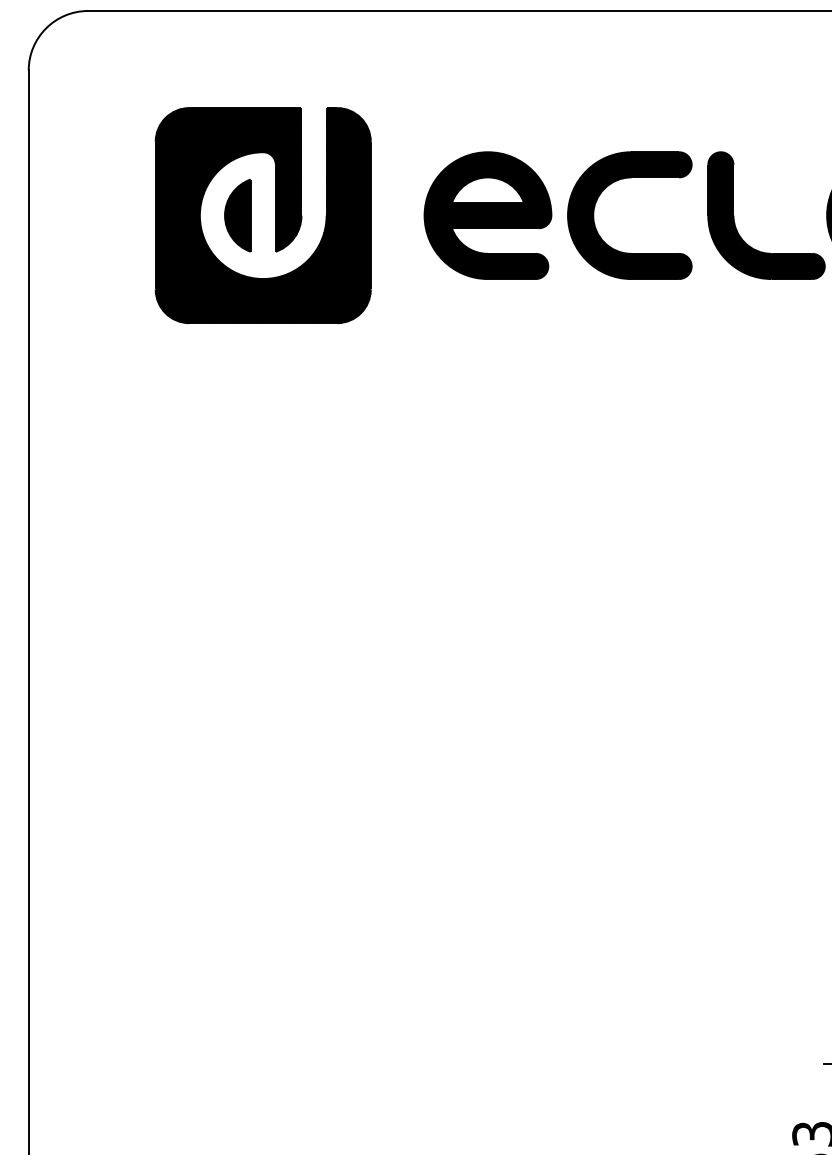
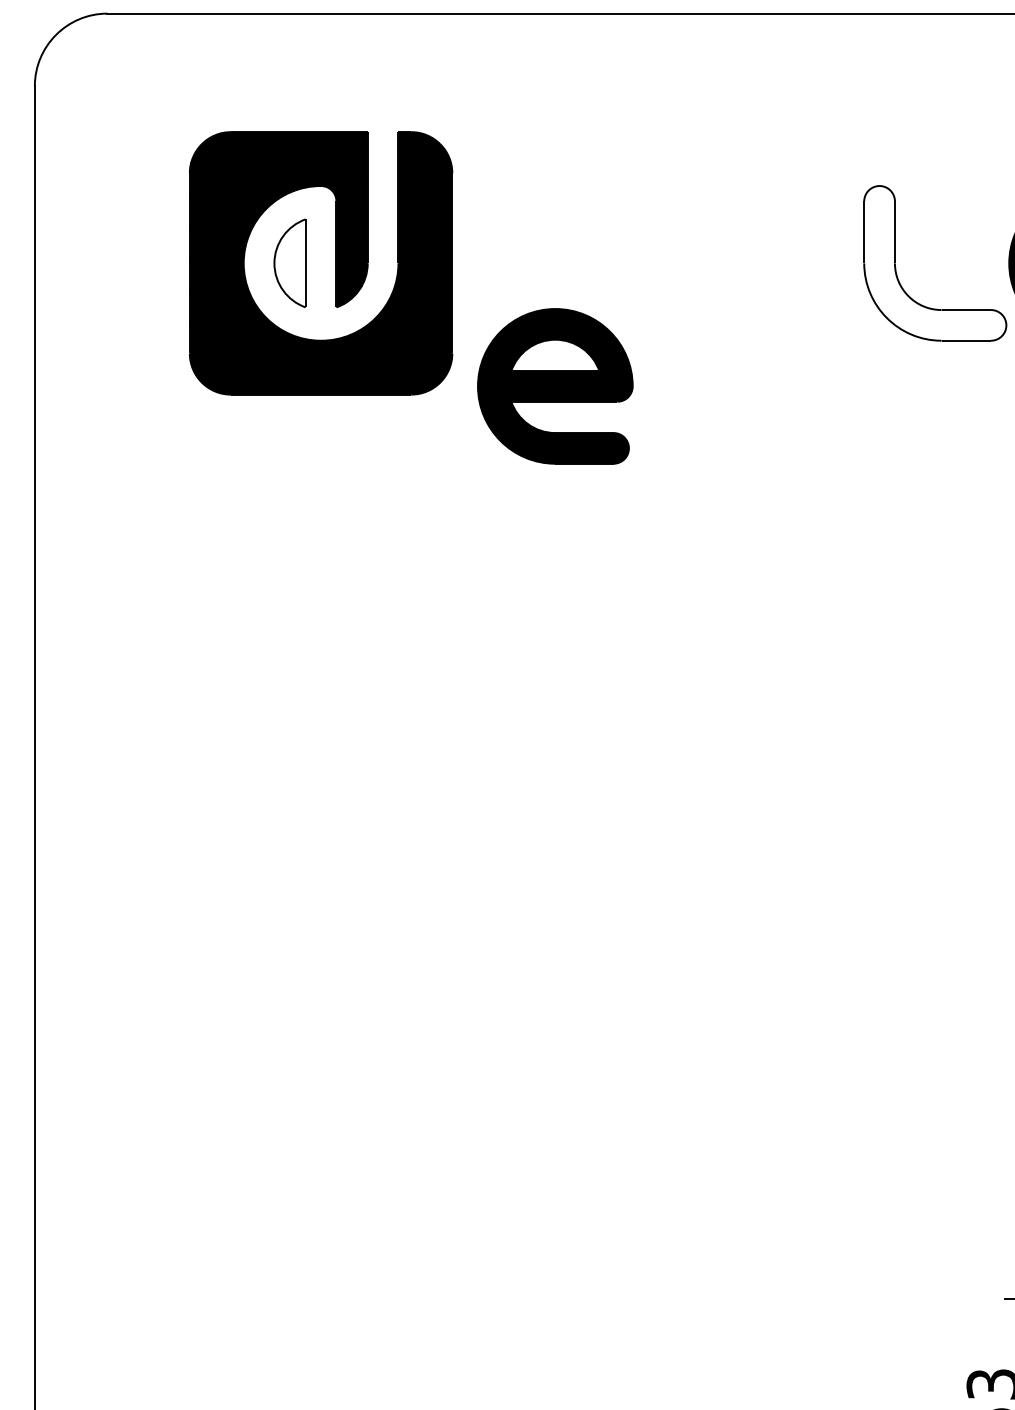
part: (594, 210) -> (725, 257), removed
fill: (237, 215) -> (289, 263), removed
part: (488, 215) -> (555, 386), moved
fill: (766, 215) -> (935, 263), removed

